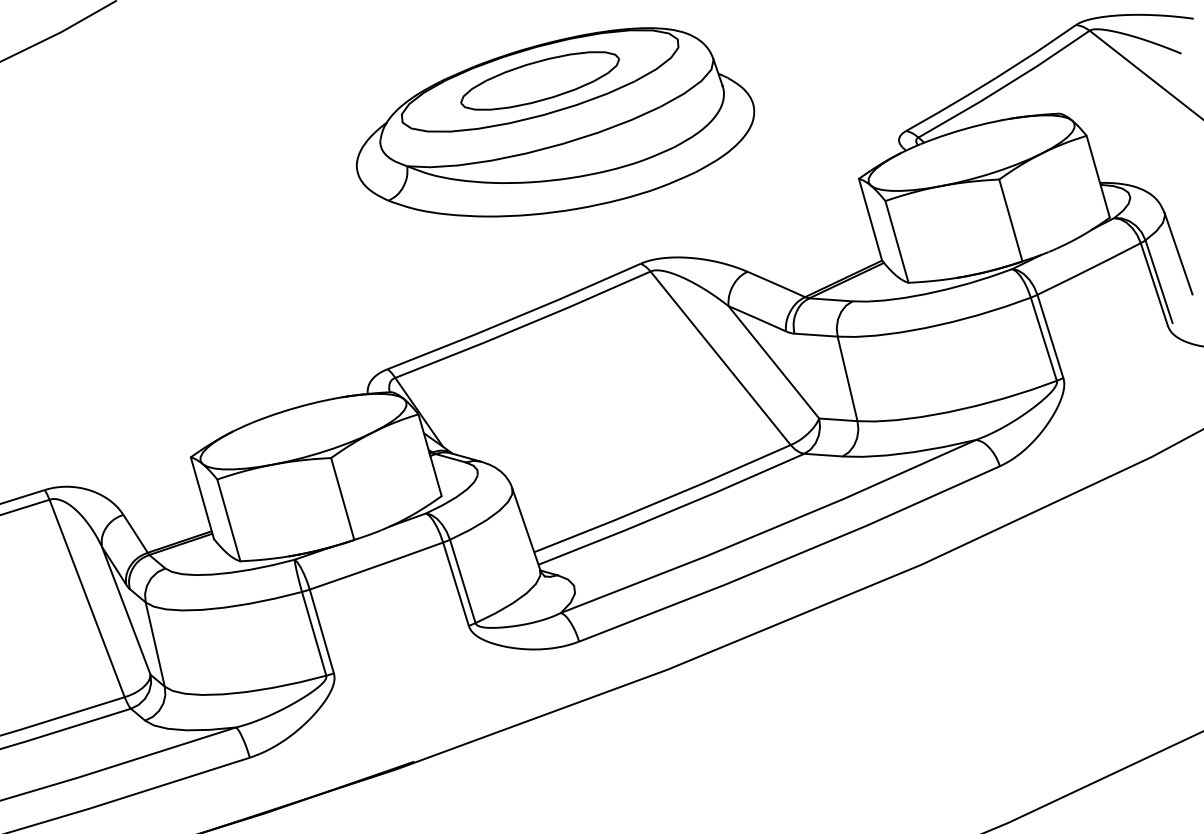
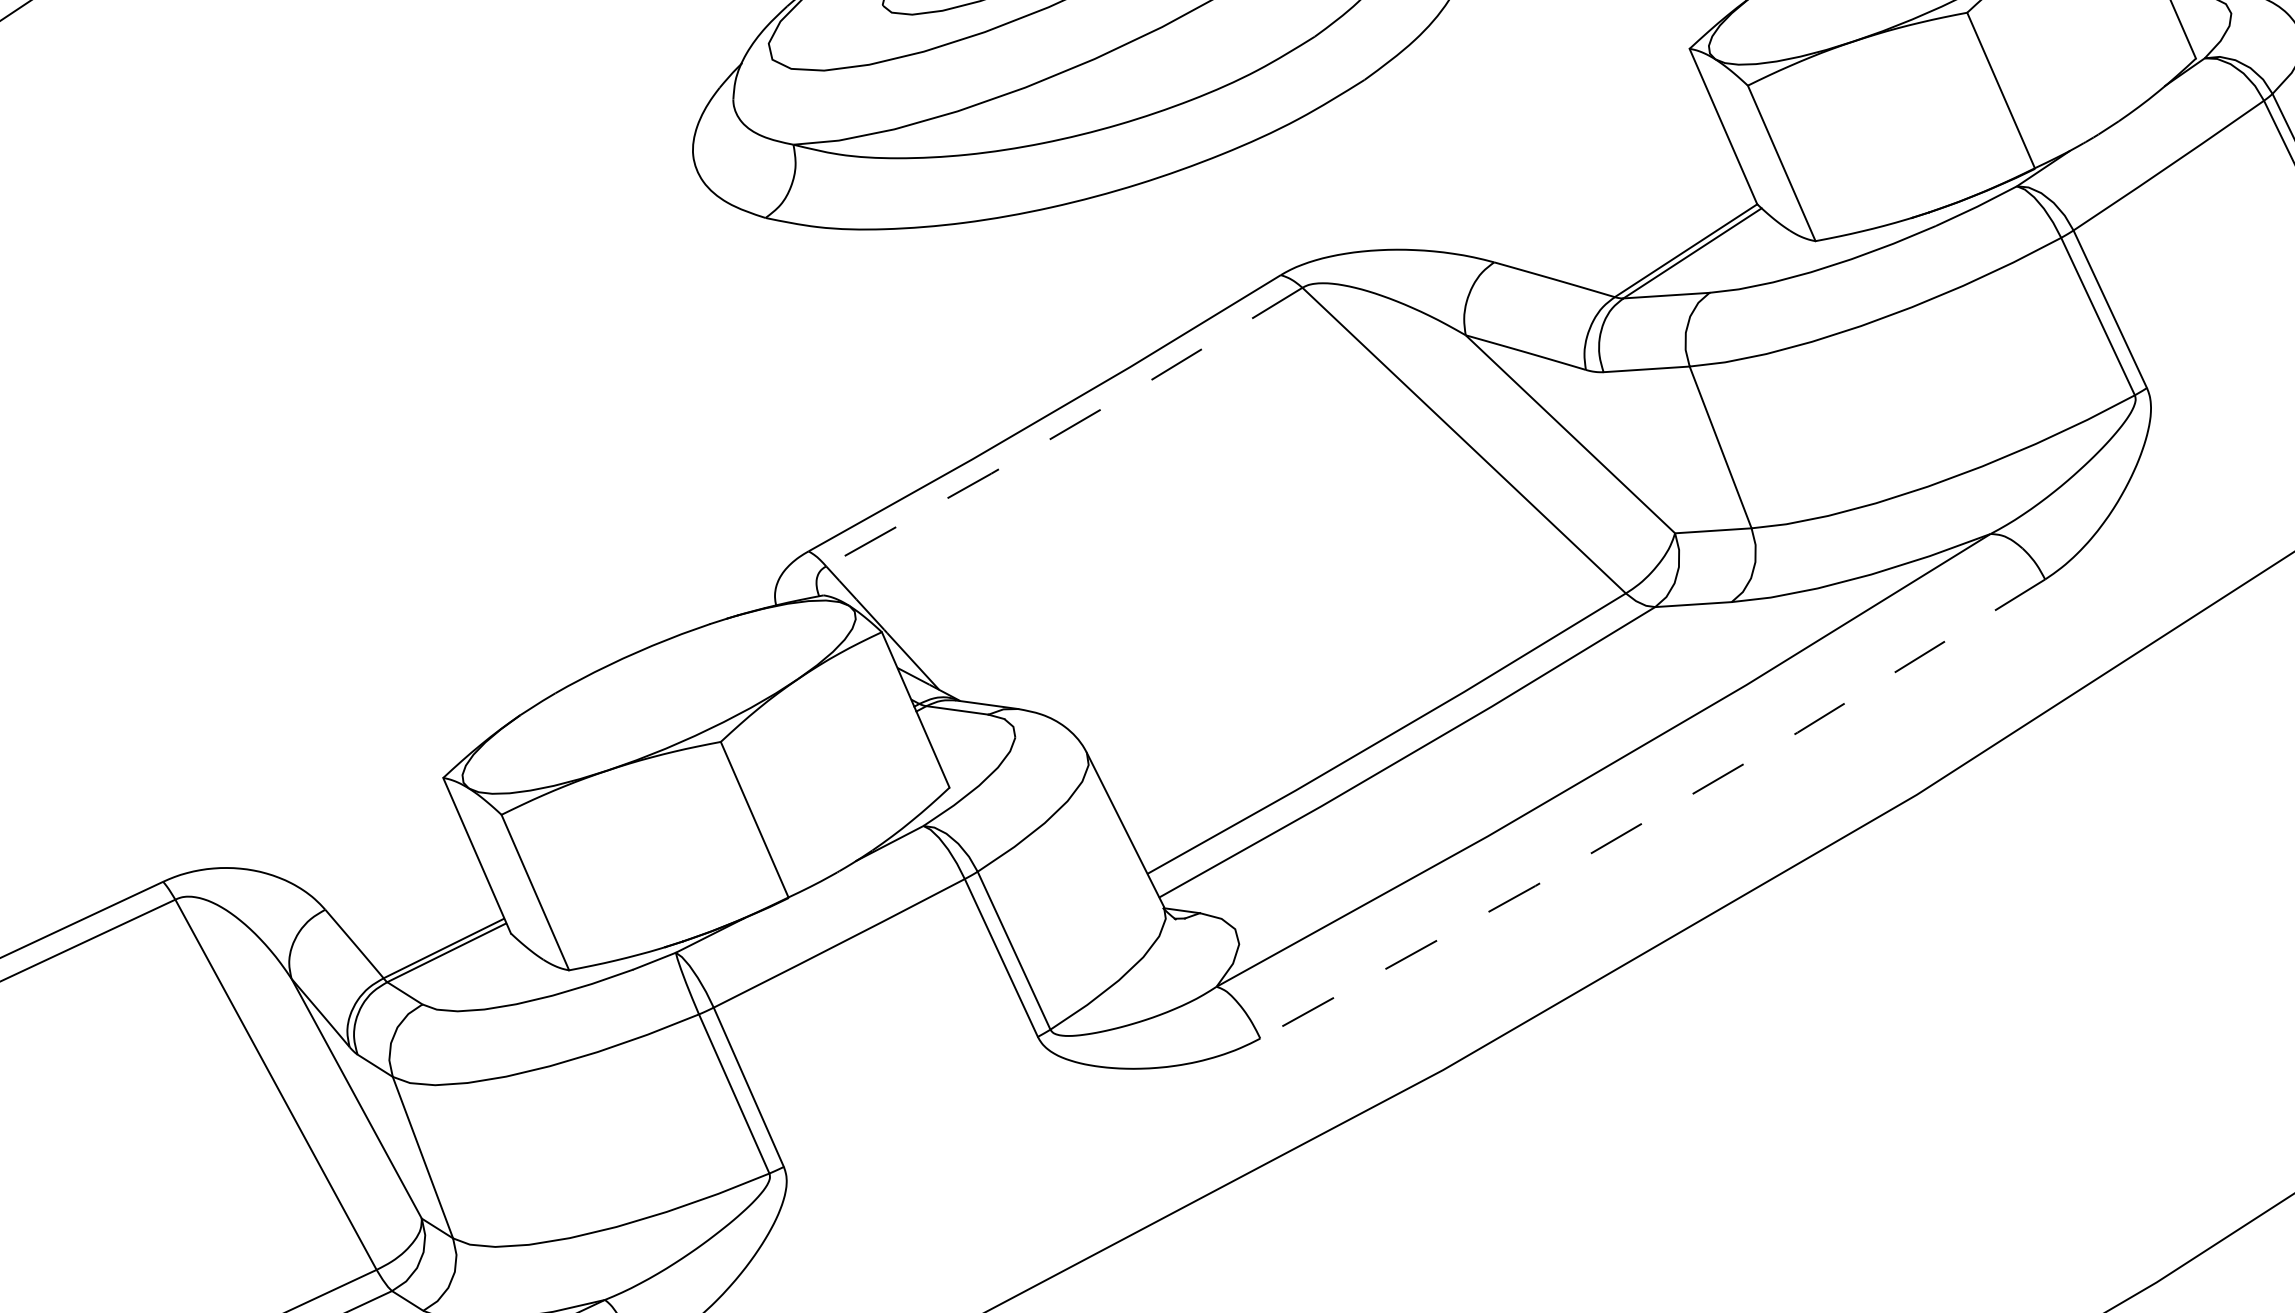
line: (523, 326) -> (1065, 430), solid -> dashed
line: (790, 557) -> (1655, 815), solid -> dashed

